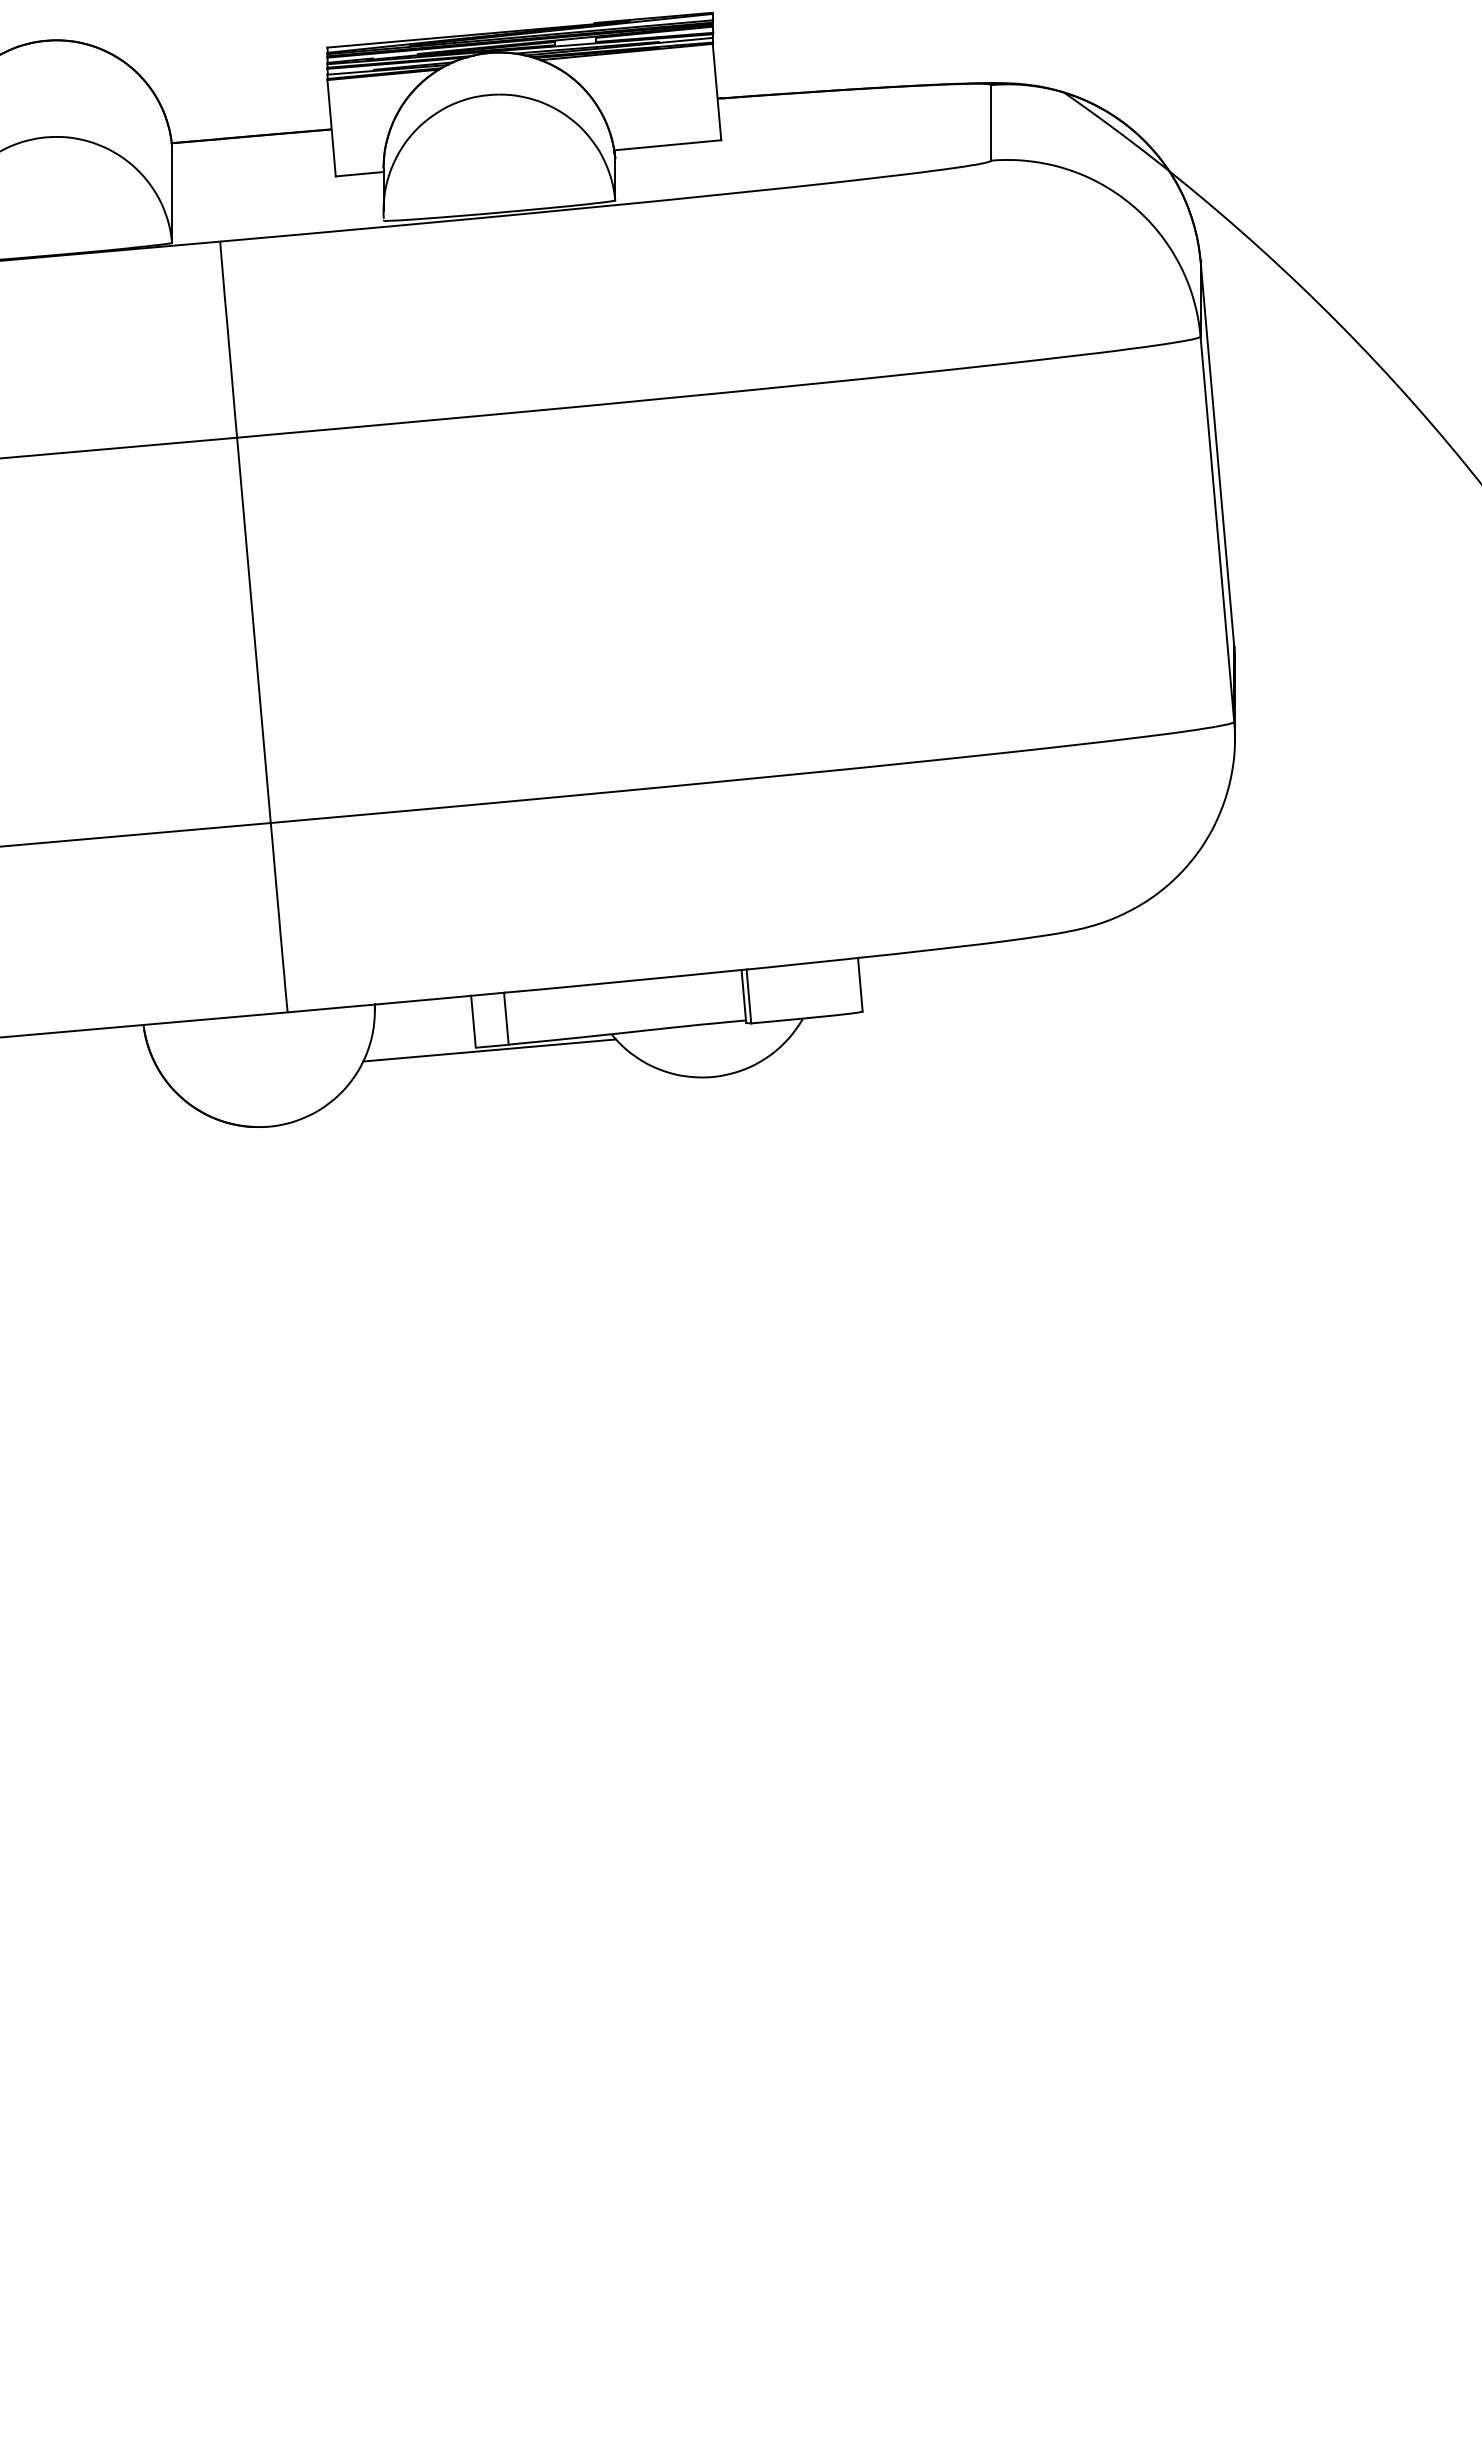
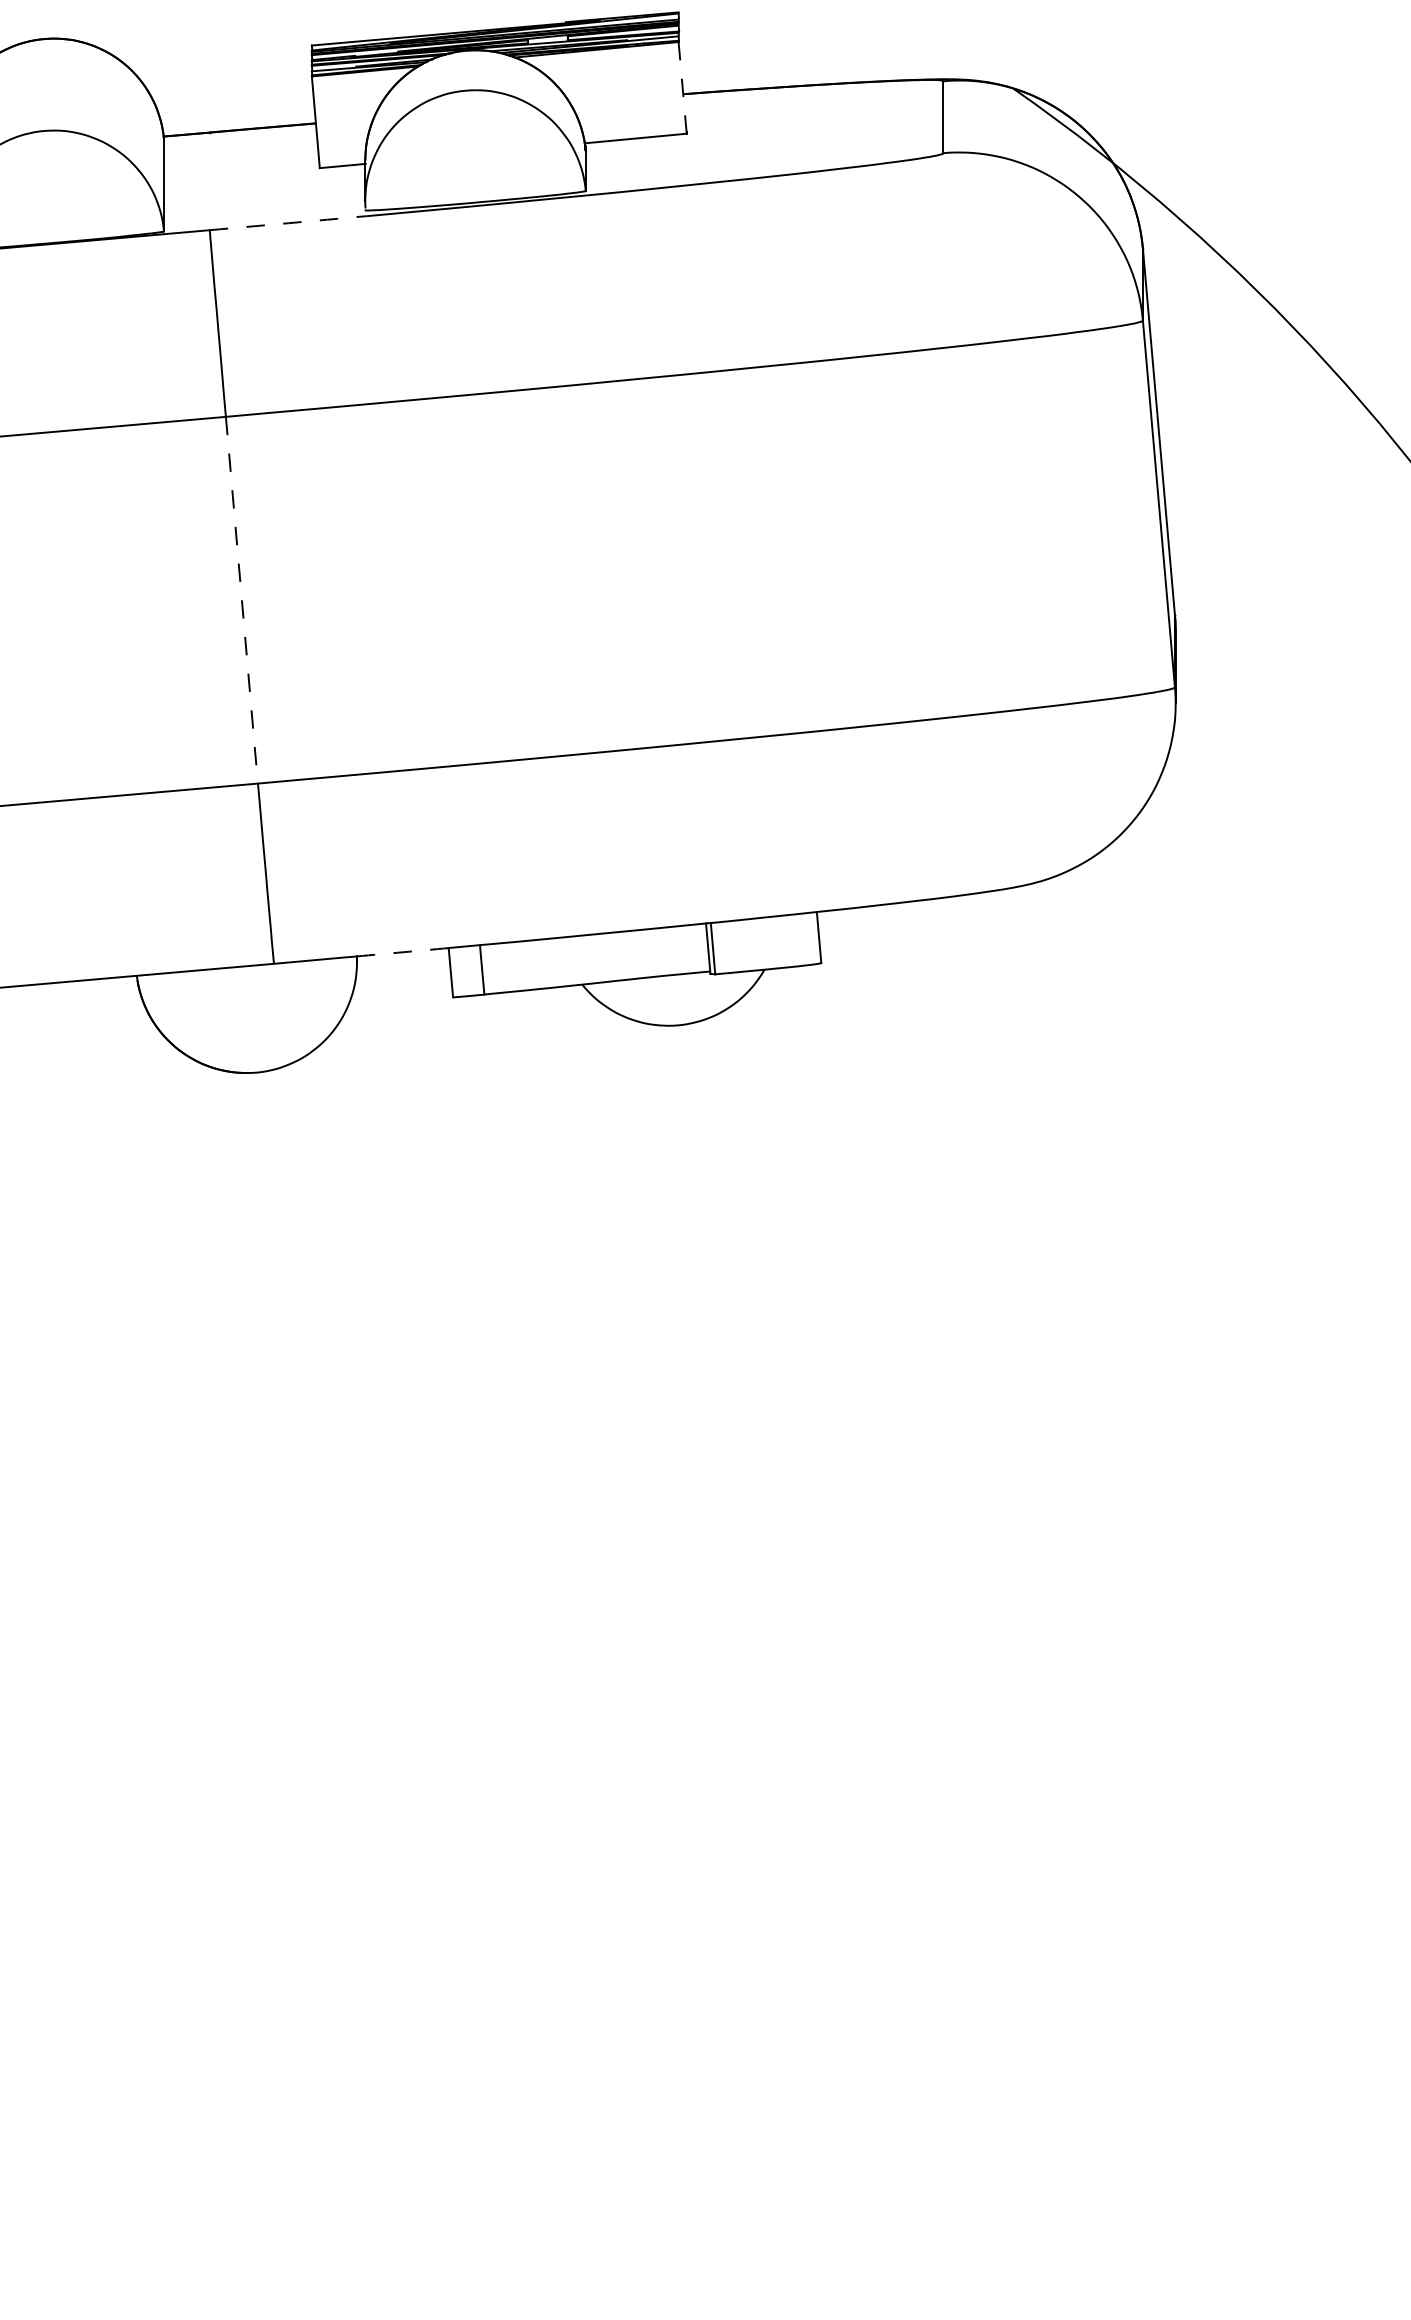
line: (717, 92) -> (683, 88), solid -> dashed
arc: (302, 234) -> (288, 223), solid -> dashed
line: (254, 630) -> (242, 600), solid -> dashed
arc: (423, 1000) -> (403, 952), solid -> dashed
line: (489, 1050) -> (466, 1000), removed

